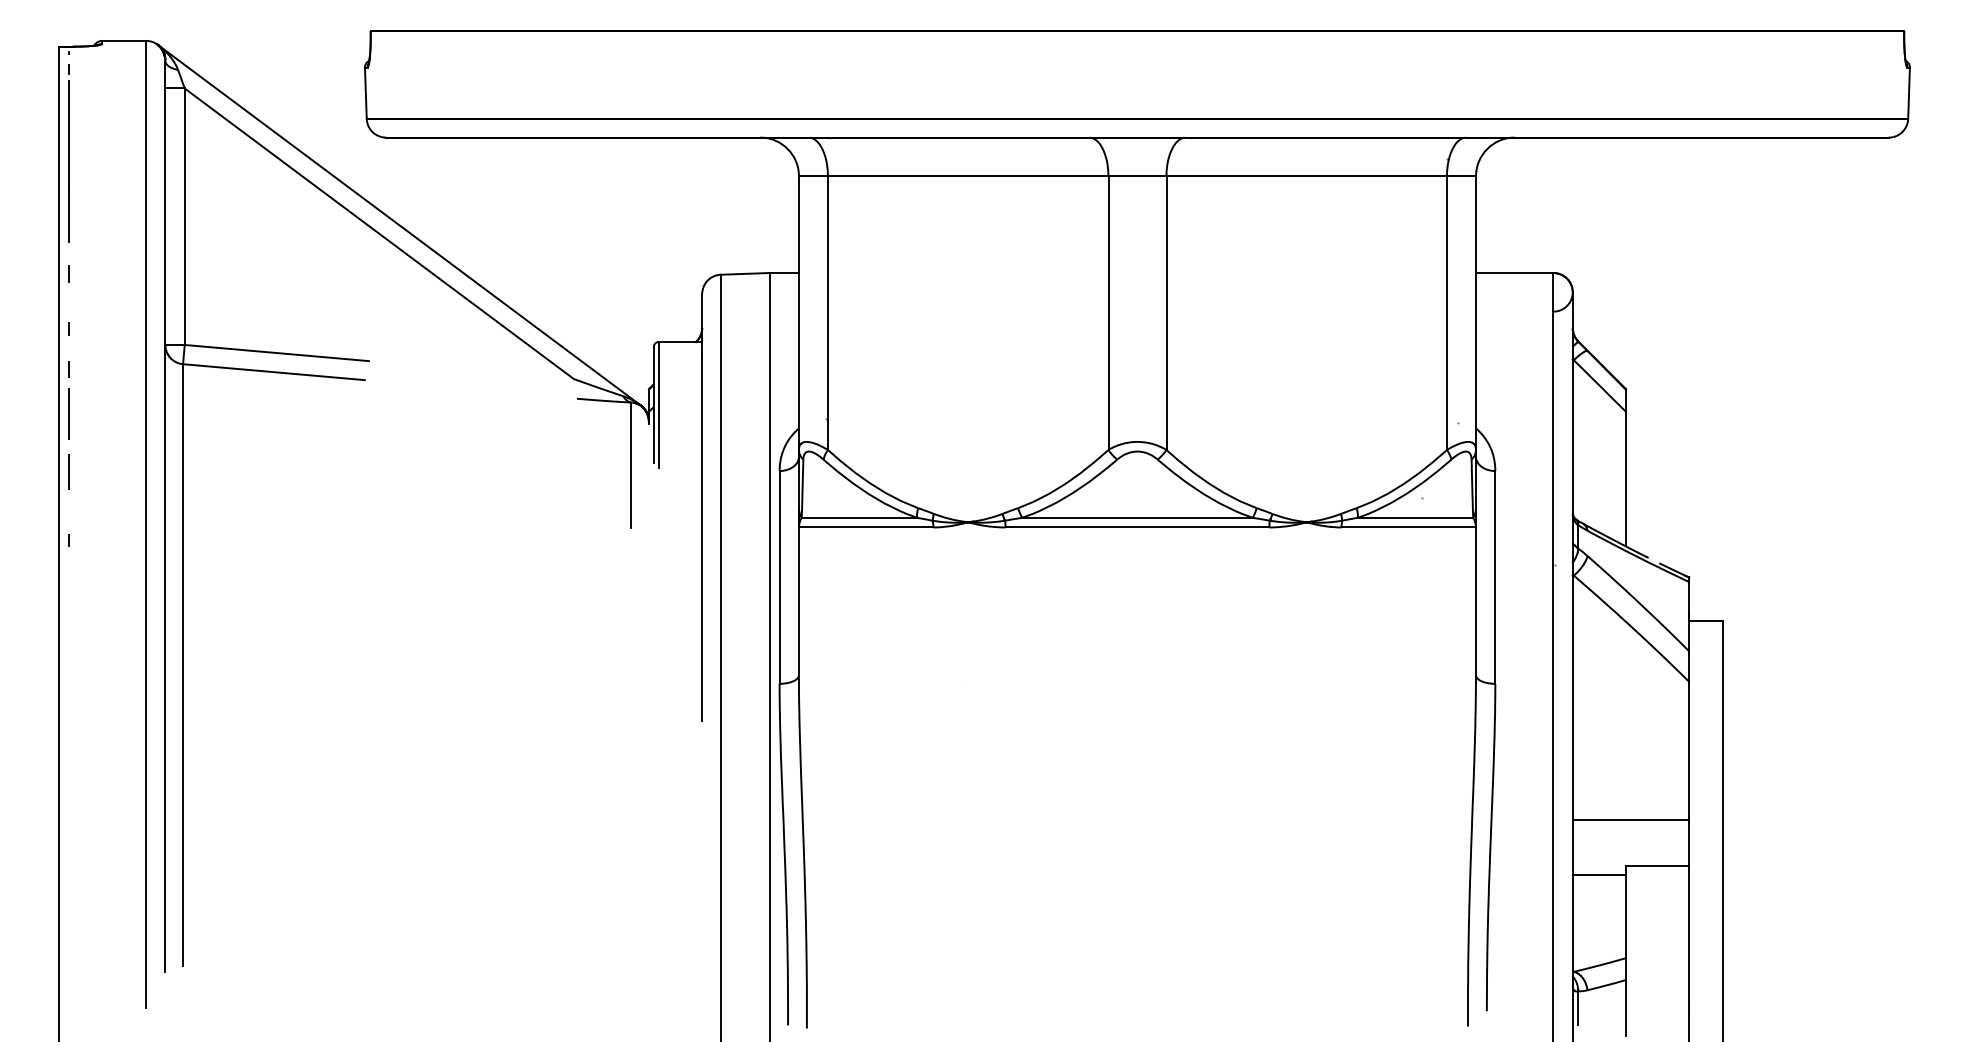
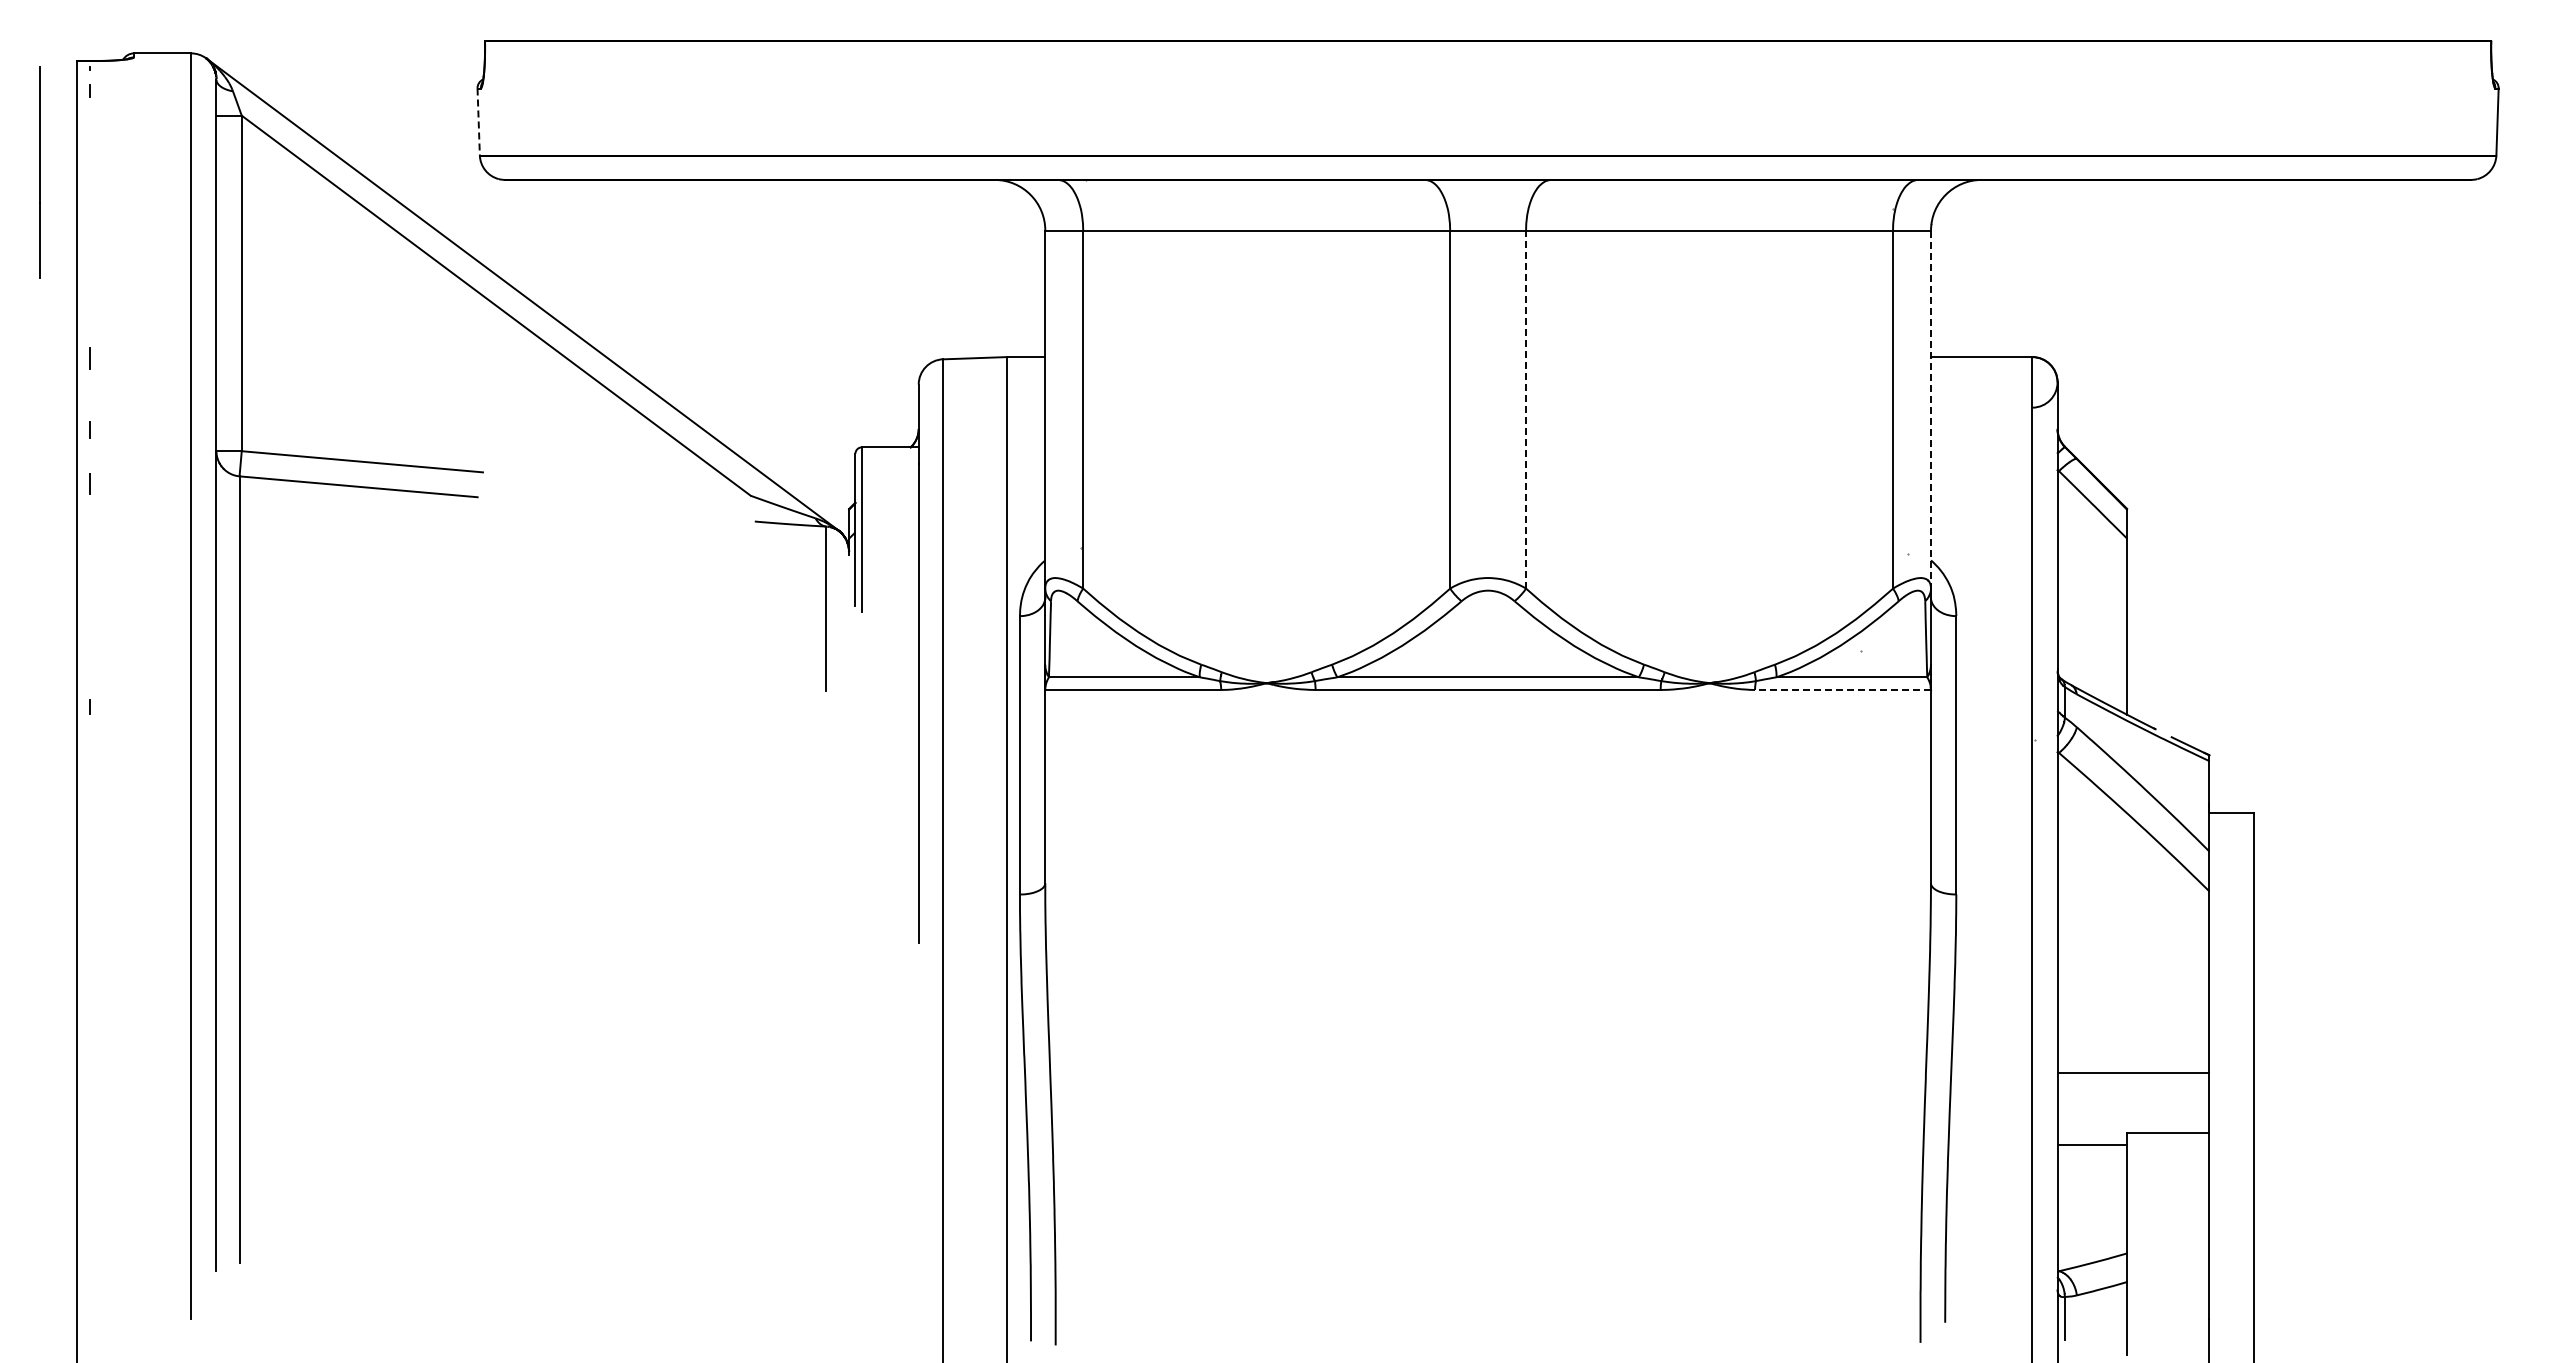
line: (365, 93) -> (478, 122), solid -> dashed
line: (68, 161) -> (39, 172), moved
line: (1166, 313) -> (1526, 409), solid -> dashed
line: (1476, 313) -> (1931, 410), solid -> dashed
line: (68, 413) -> (89, 541), removed
line: (68, 472) -> (89, 617), removed
line: (1408, 527) -> (1842, 689), solid -> dashed

